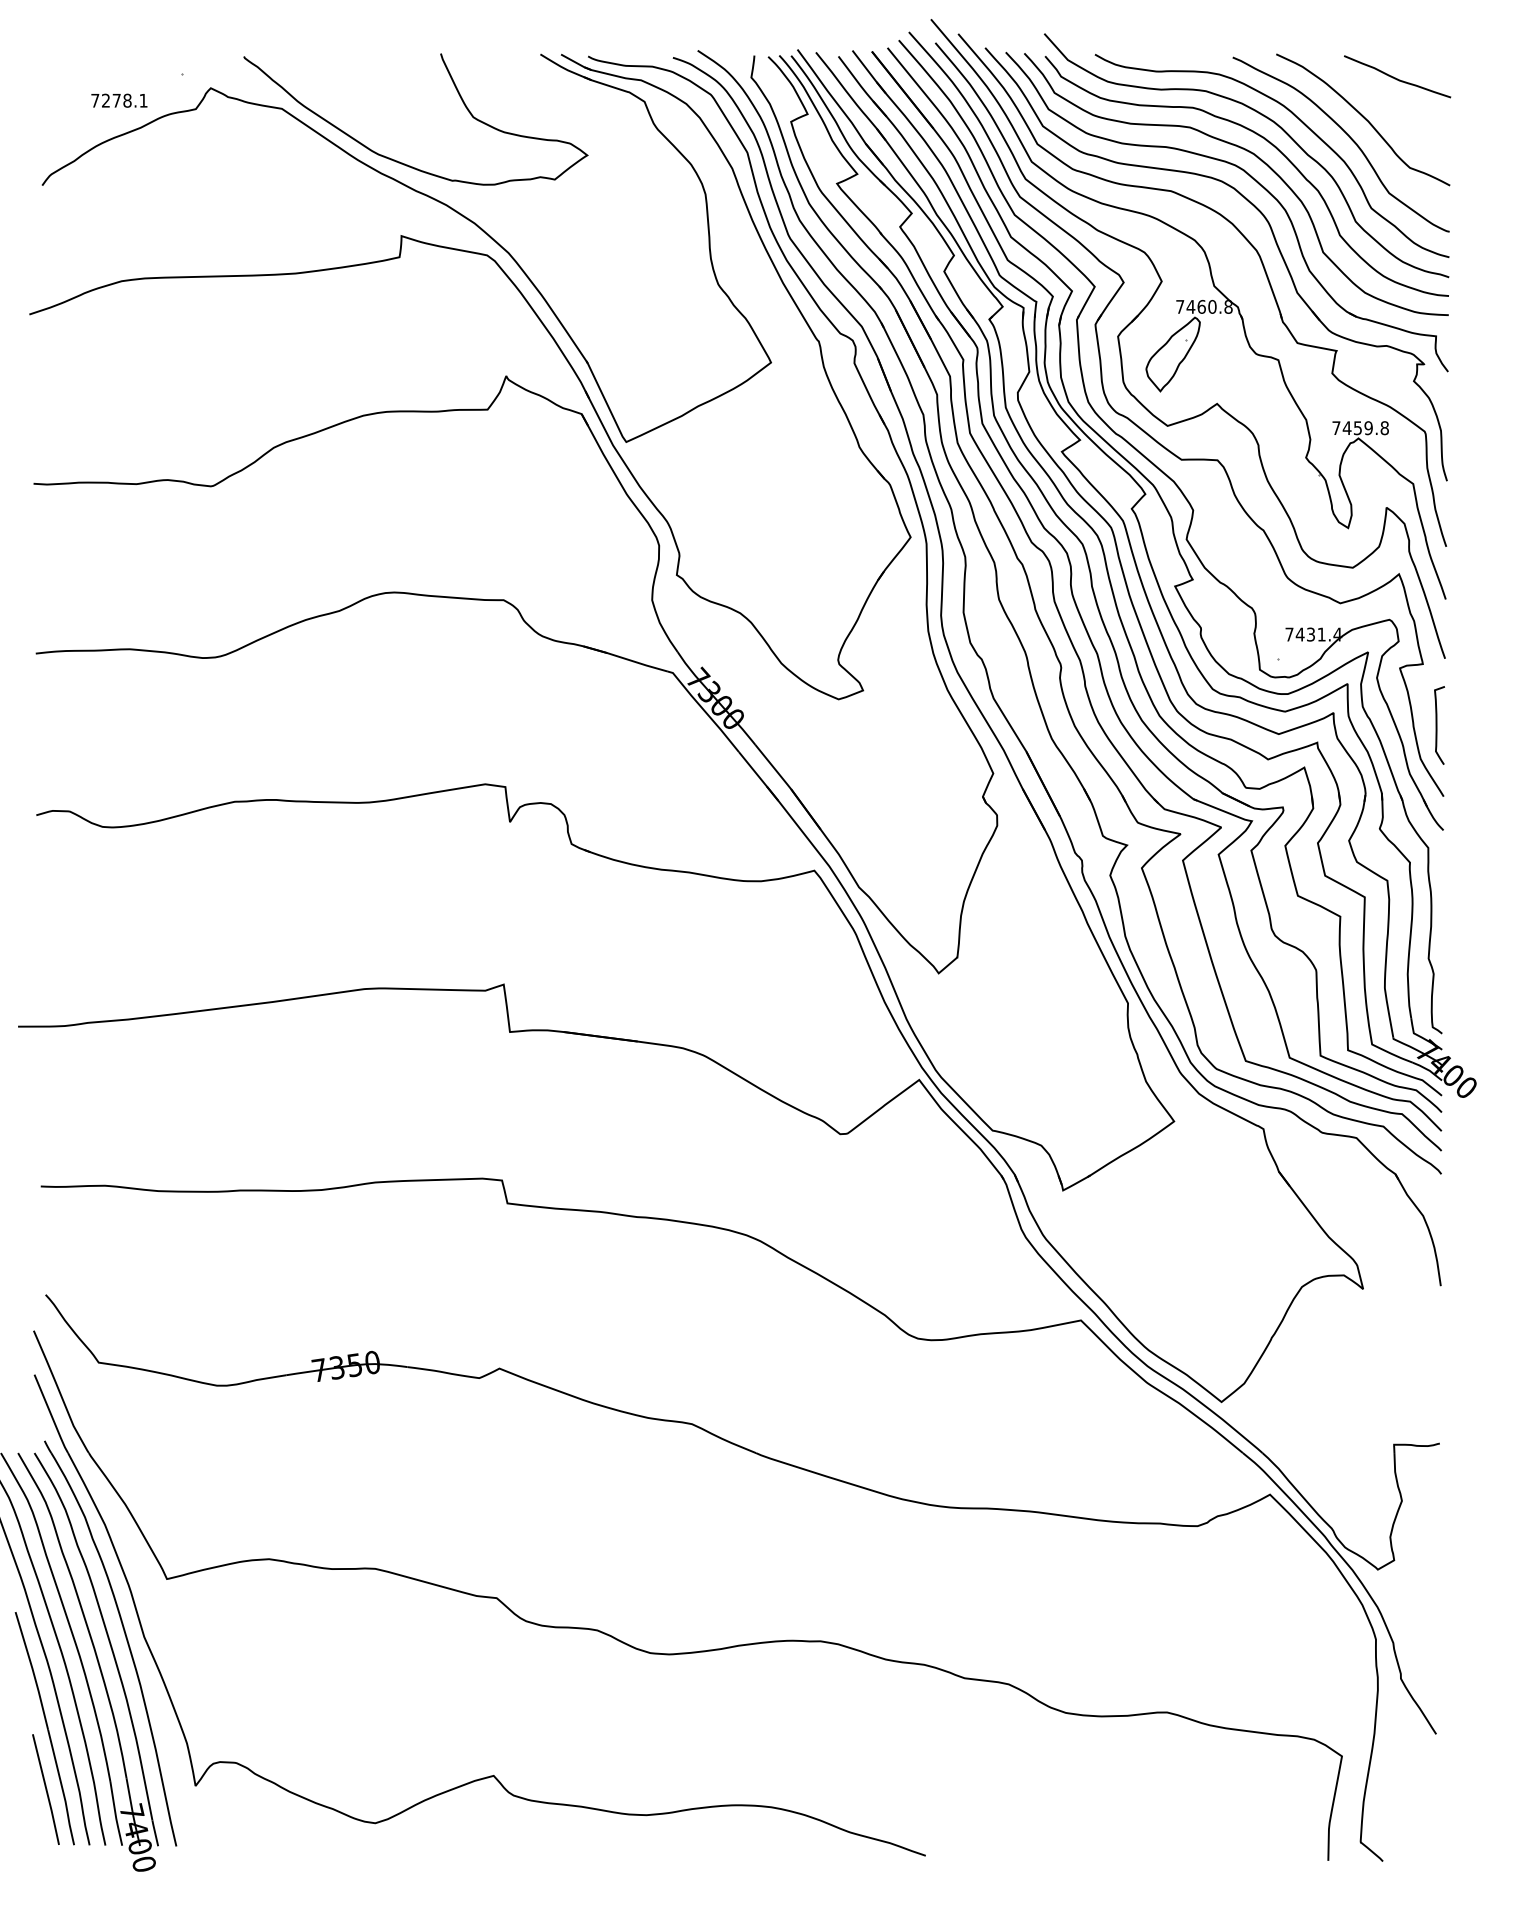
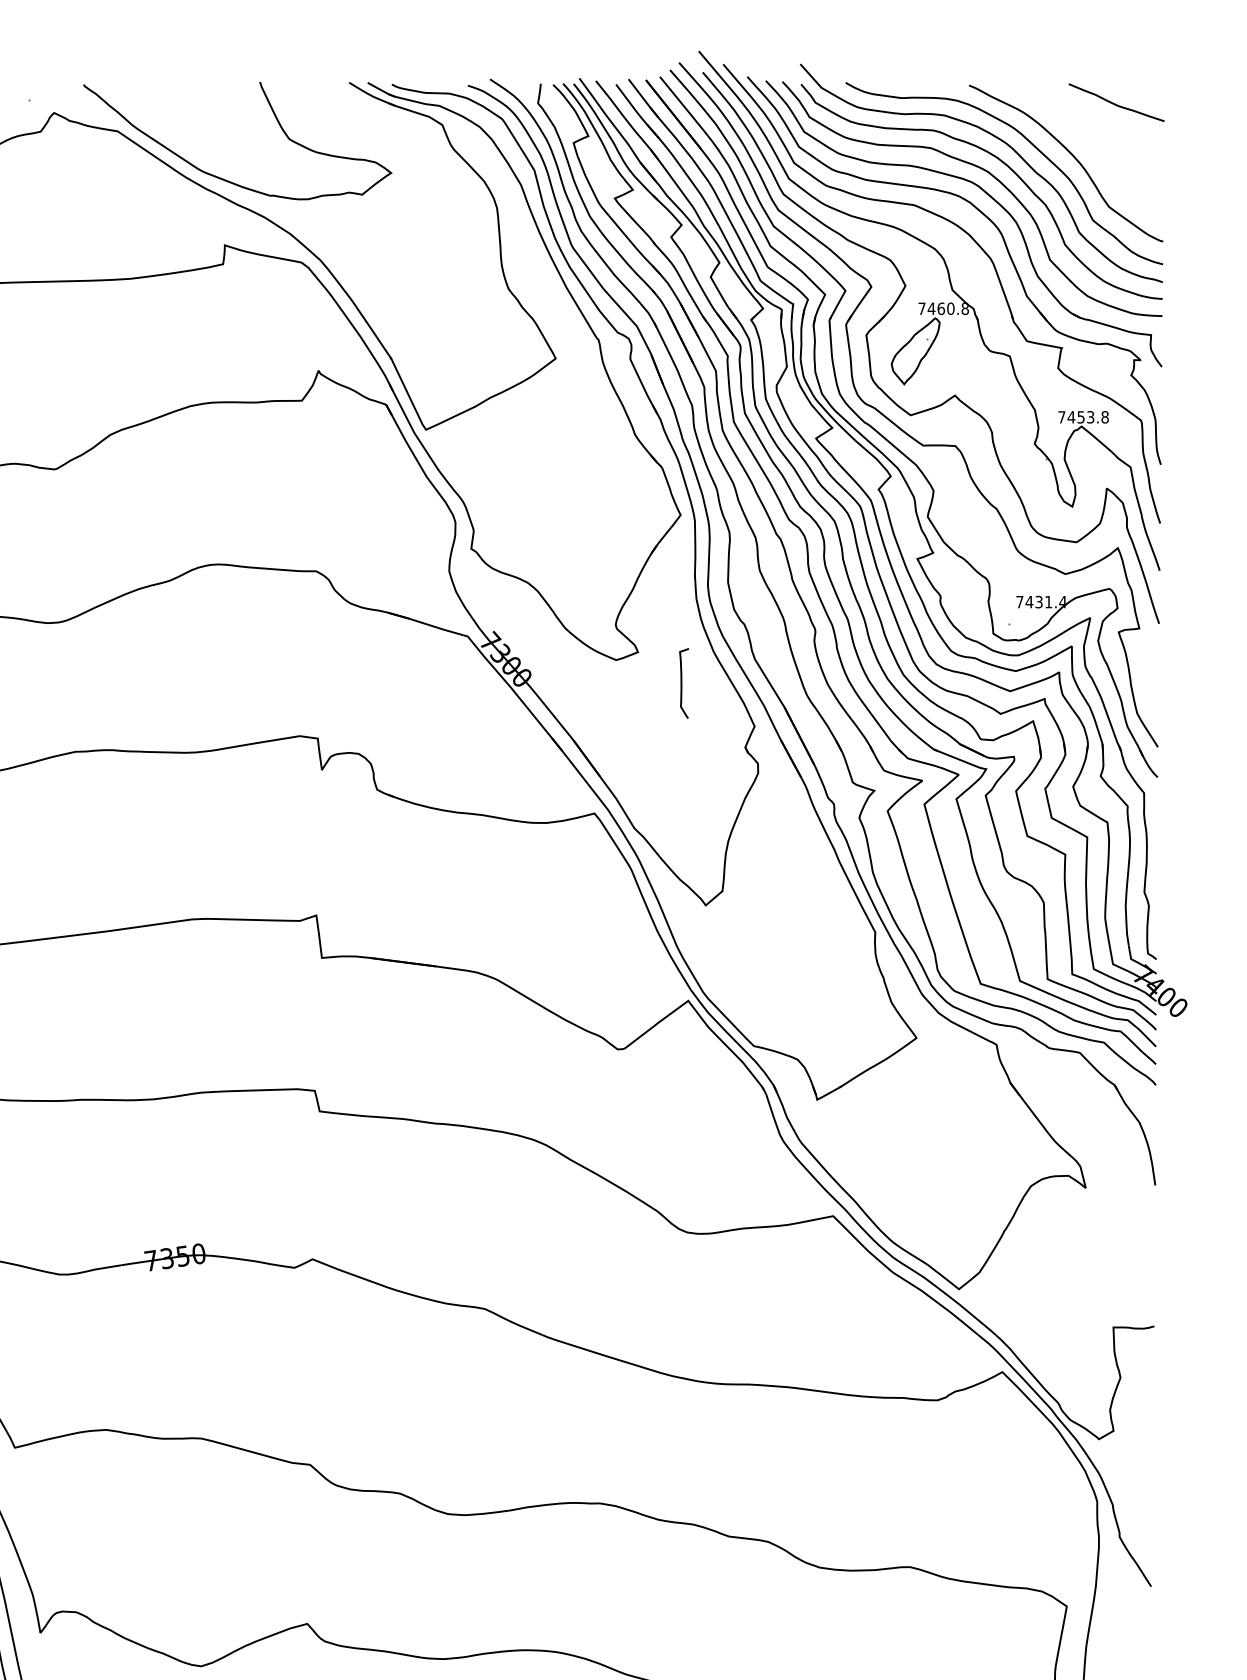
curve: (1363, 118) -> (1086, 140), removed
text: (1368, 427) -> (1090, 416), 7459.8 -> 7453.8
curve: (1437, 725) -> (682, 683), moved

